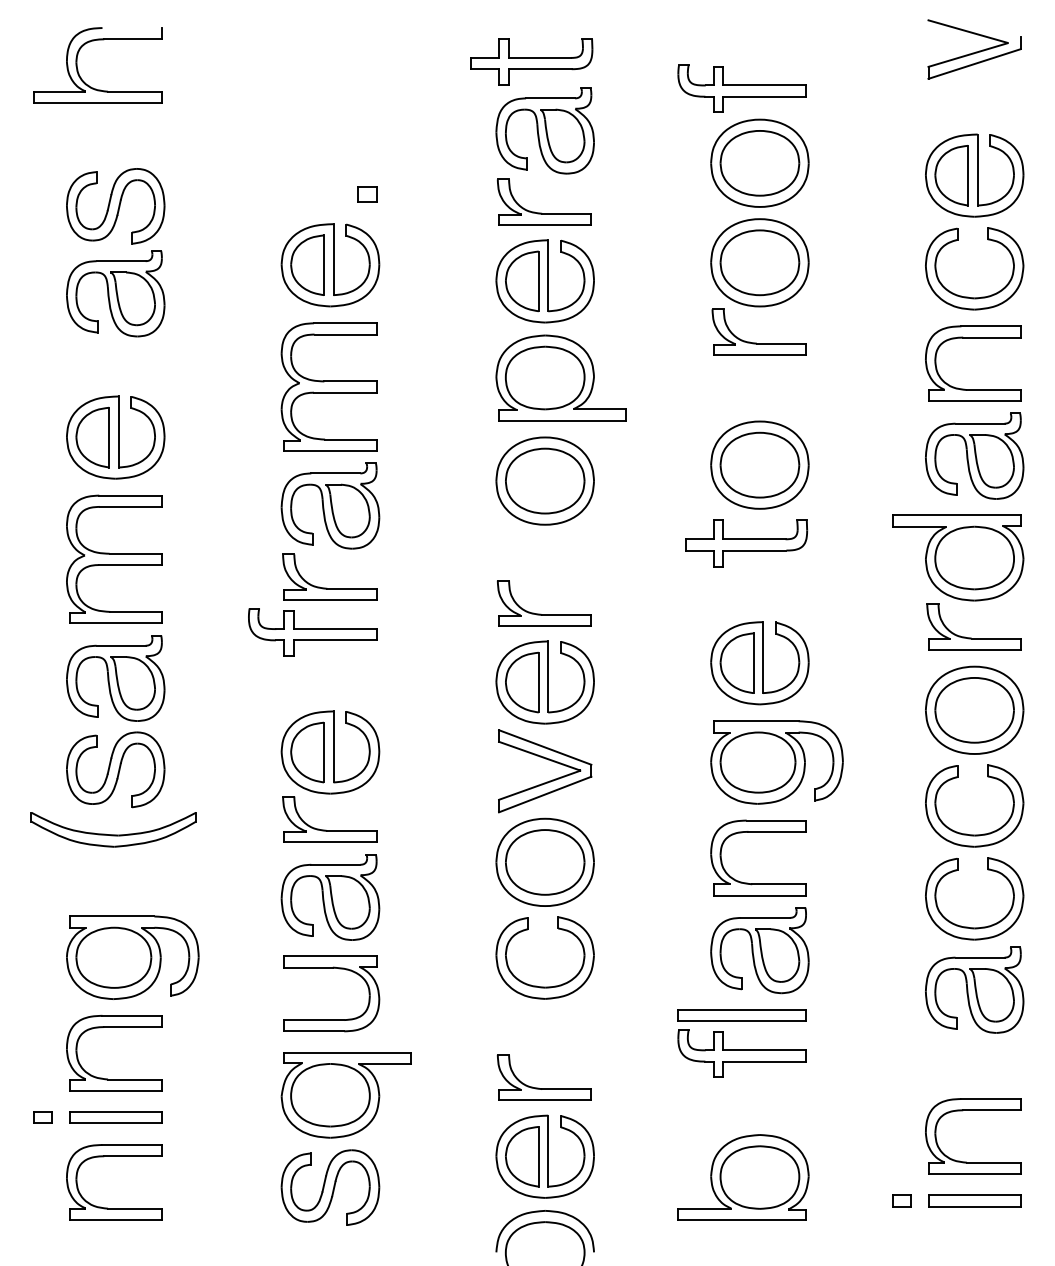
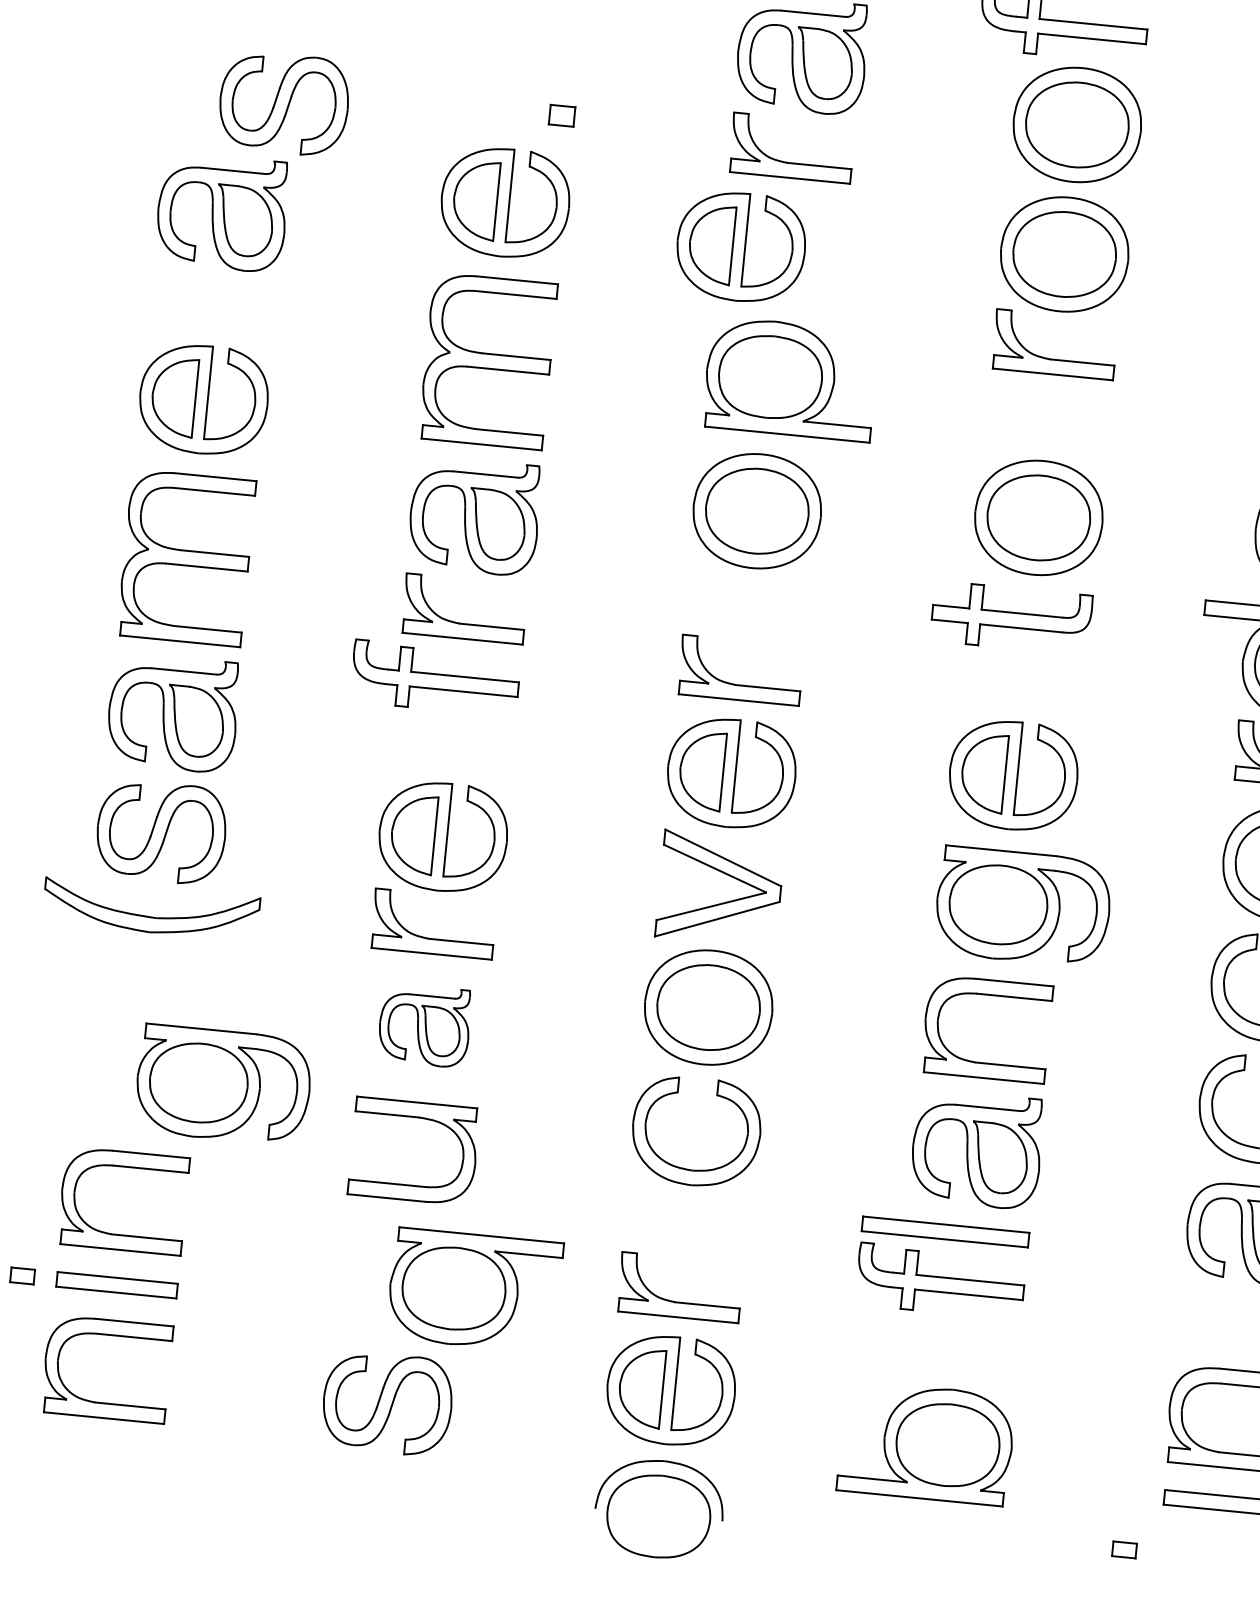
part: (115, 206) -> (283, 103), moved
part: (544, 281) -> (740, 247), moved
part: (330, 897) -> (424, 1025), size x0.7
part: (132, 957) -> (223, 1084), moved
part: (345, 1095) -> (473, 1290), moved
part: (901, 1200) -> (1123, 1549), moved

